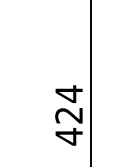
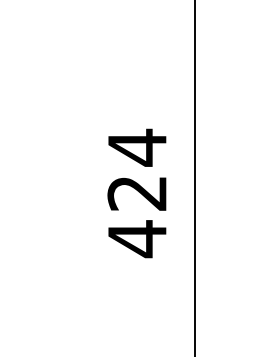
text: (68, 115) -> (136, 193), moved

